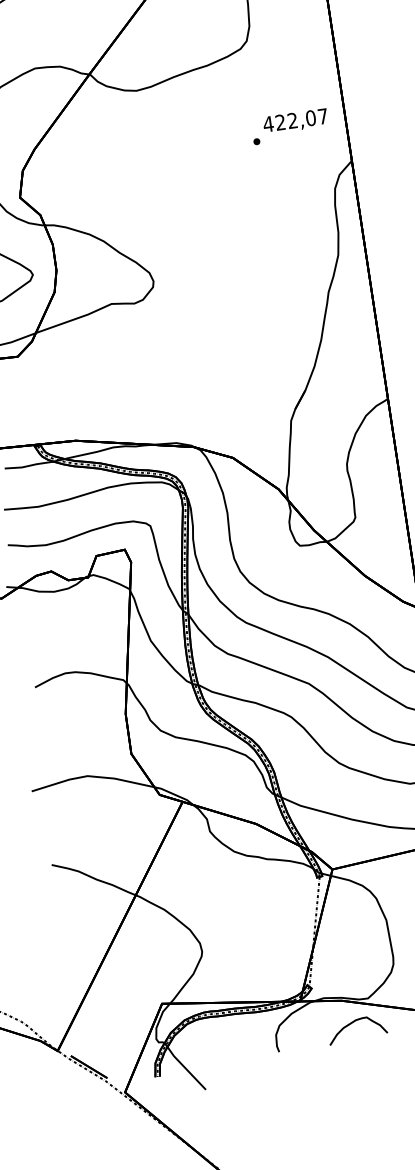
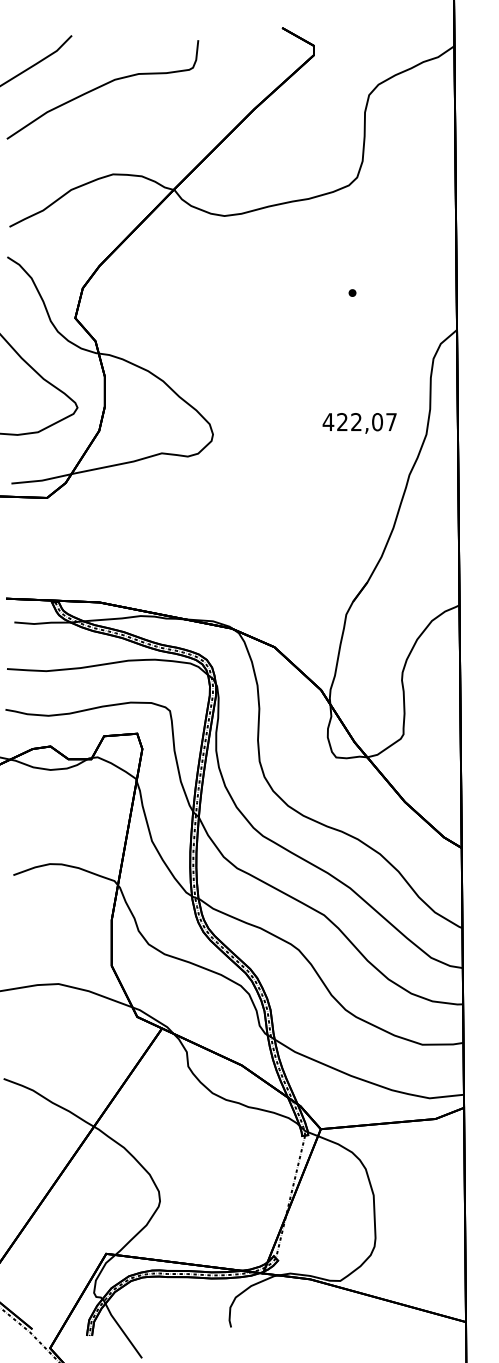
text: (295, 121) -> (359, 423), moved
curve: (353, 1023) -> (319, 1306), removed

